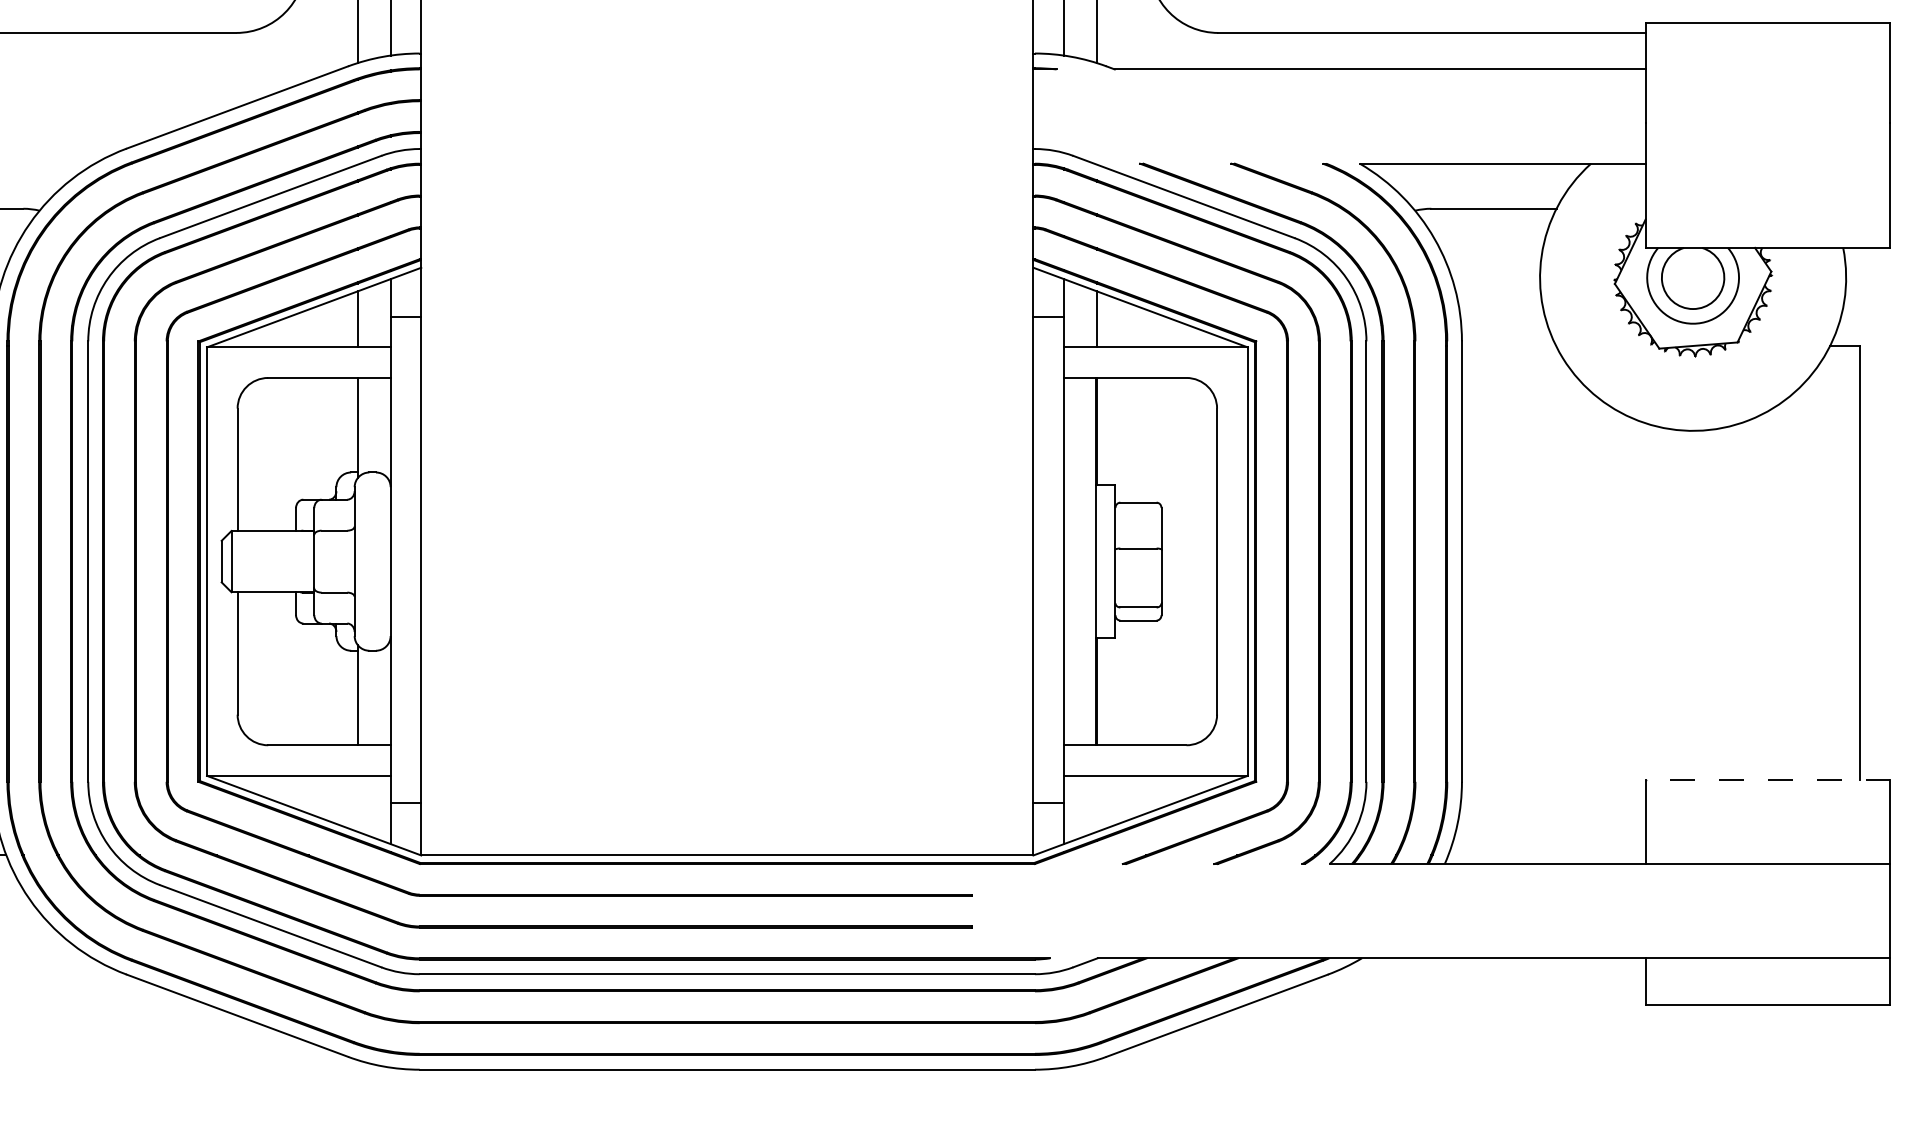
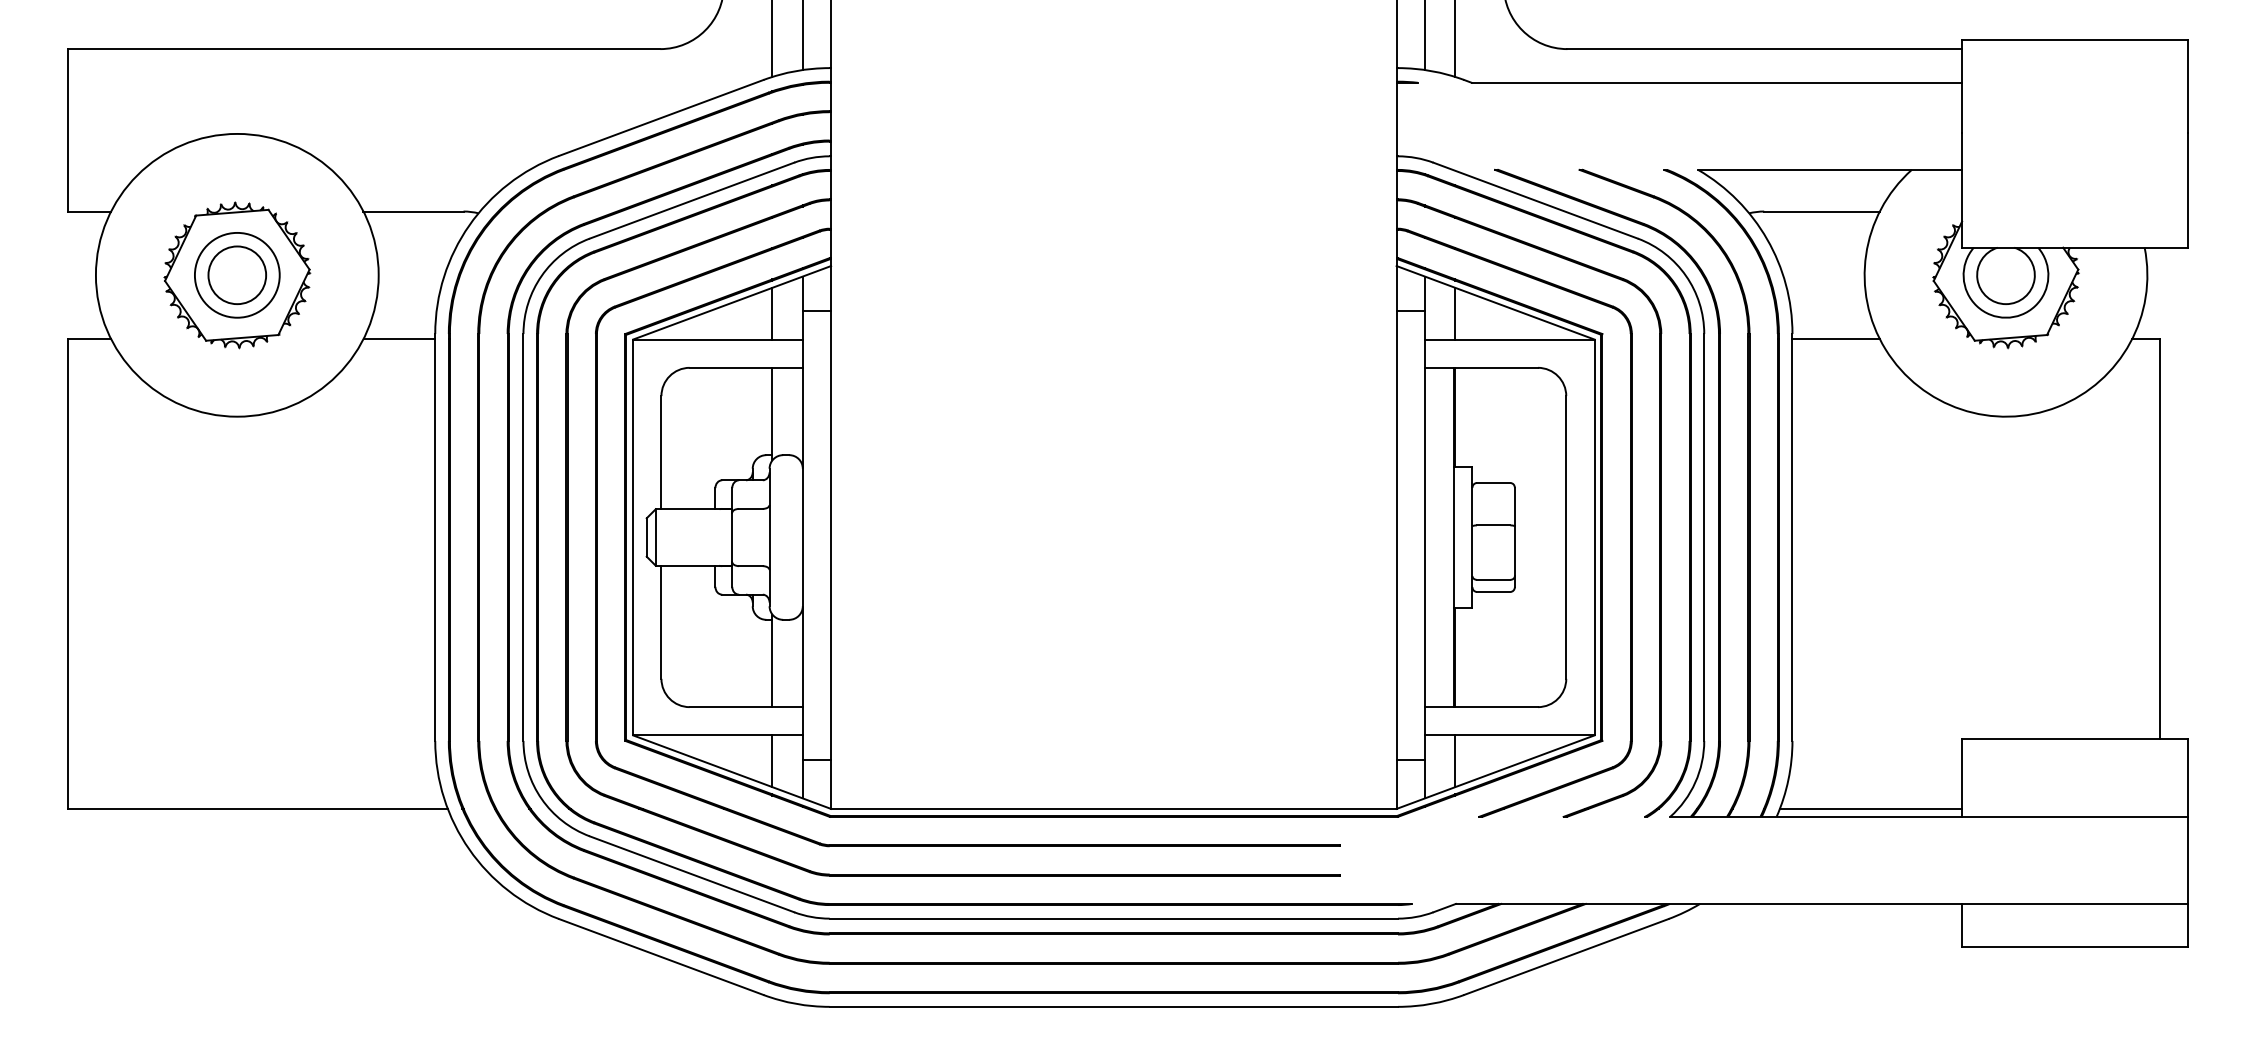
line: (1508, 346) -> (1835, 338), added
line: (1767, 780) -> (2074, 739), dashed -> solid
line: (357, 804) -> (772, 761), added
line: (1097, 804) -> (1455, 761), added
line: (1546, 854) -> (1870, 808), added

